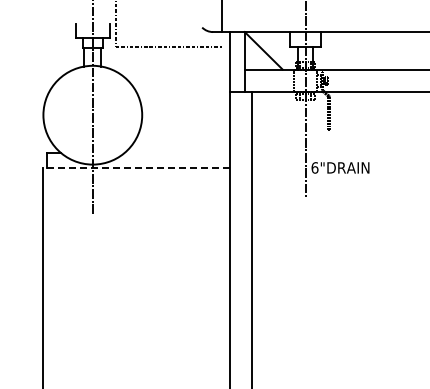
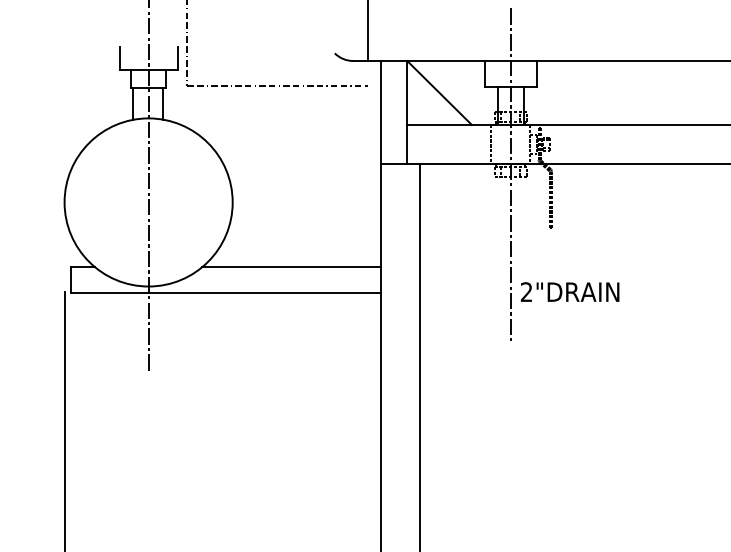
line: (176, 153) -> (291, 267), added
text: (314, 167) -> (525, 291), 6"DRAIN -> 2"DRAIN
line: (138, 168) -> (226, 293), dashed -> solid

